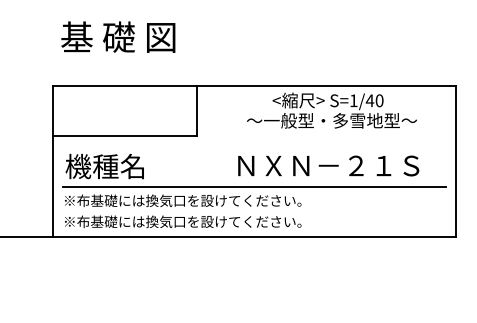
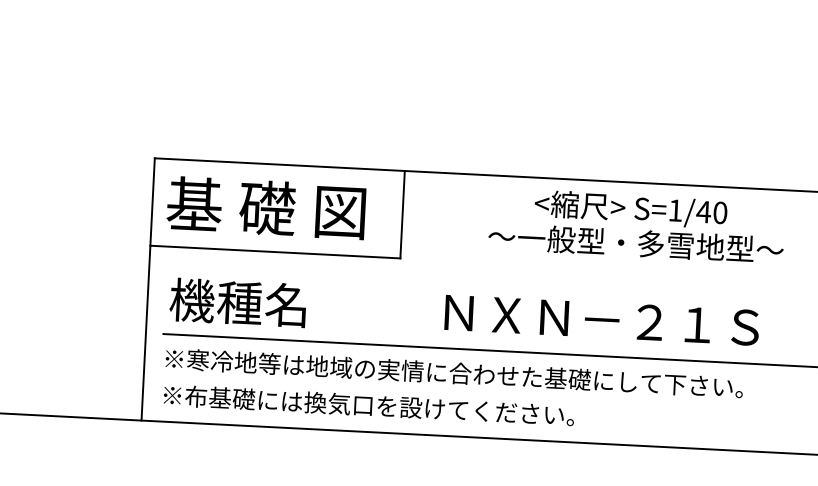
text: (118, 36) -> (266, 206), moved
text: (328, 165) -> (601, 319), moved
text: (237, 200) -> (465, 373), ※布基礎には換気口を設けてください。 -> ※寒冷地等は地域の実情に合わせた基礎にして下さい。

